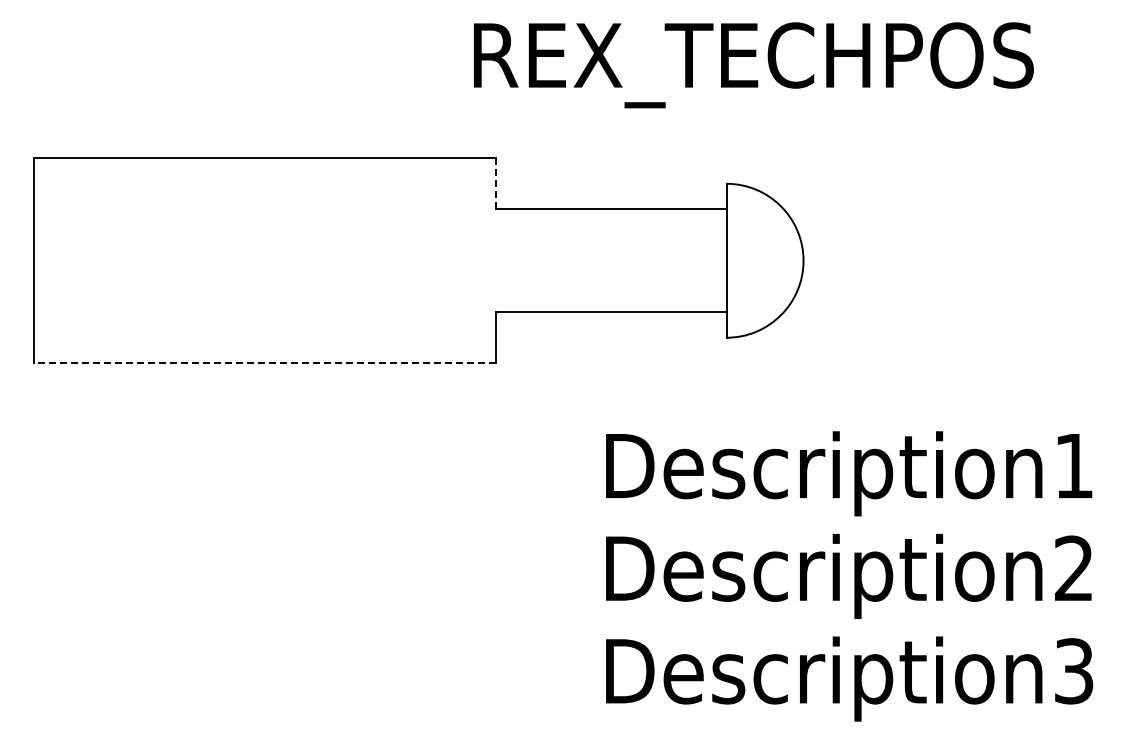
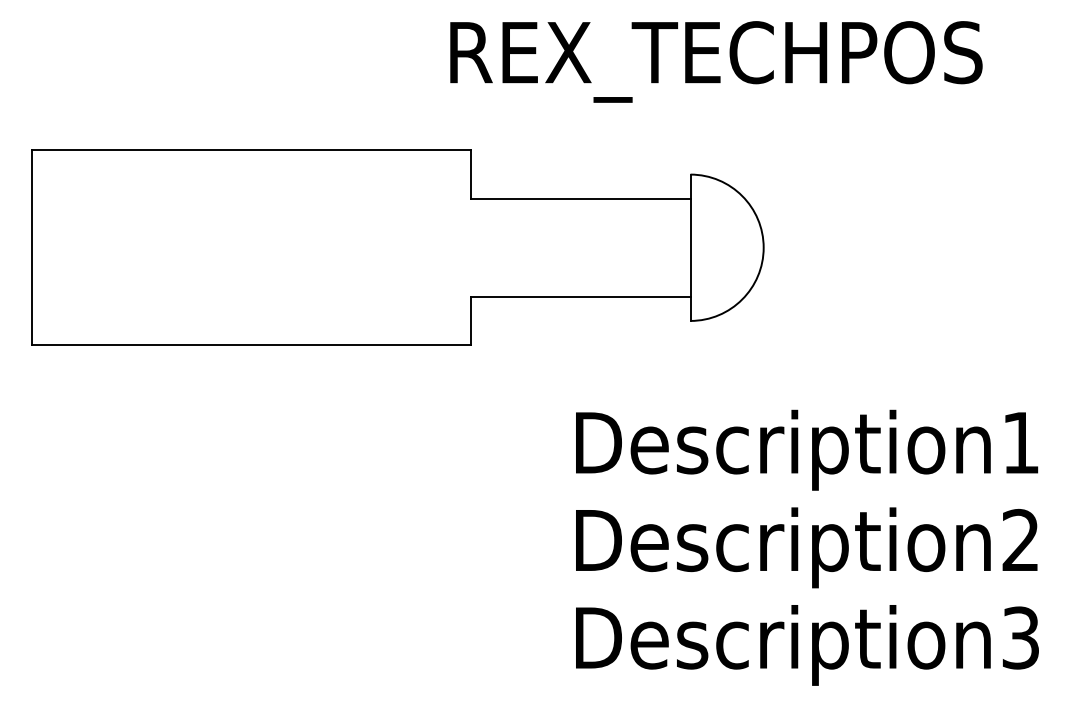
line: (495, 183) -> (470, 174), dashed -> solid
line: (264, 363) -> (251, 345), dashed -> solid

